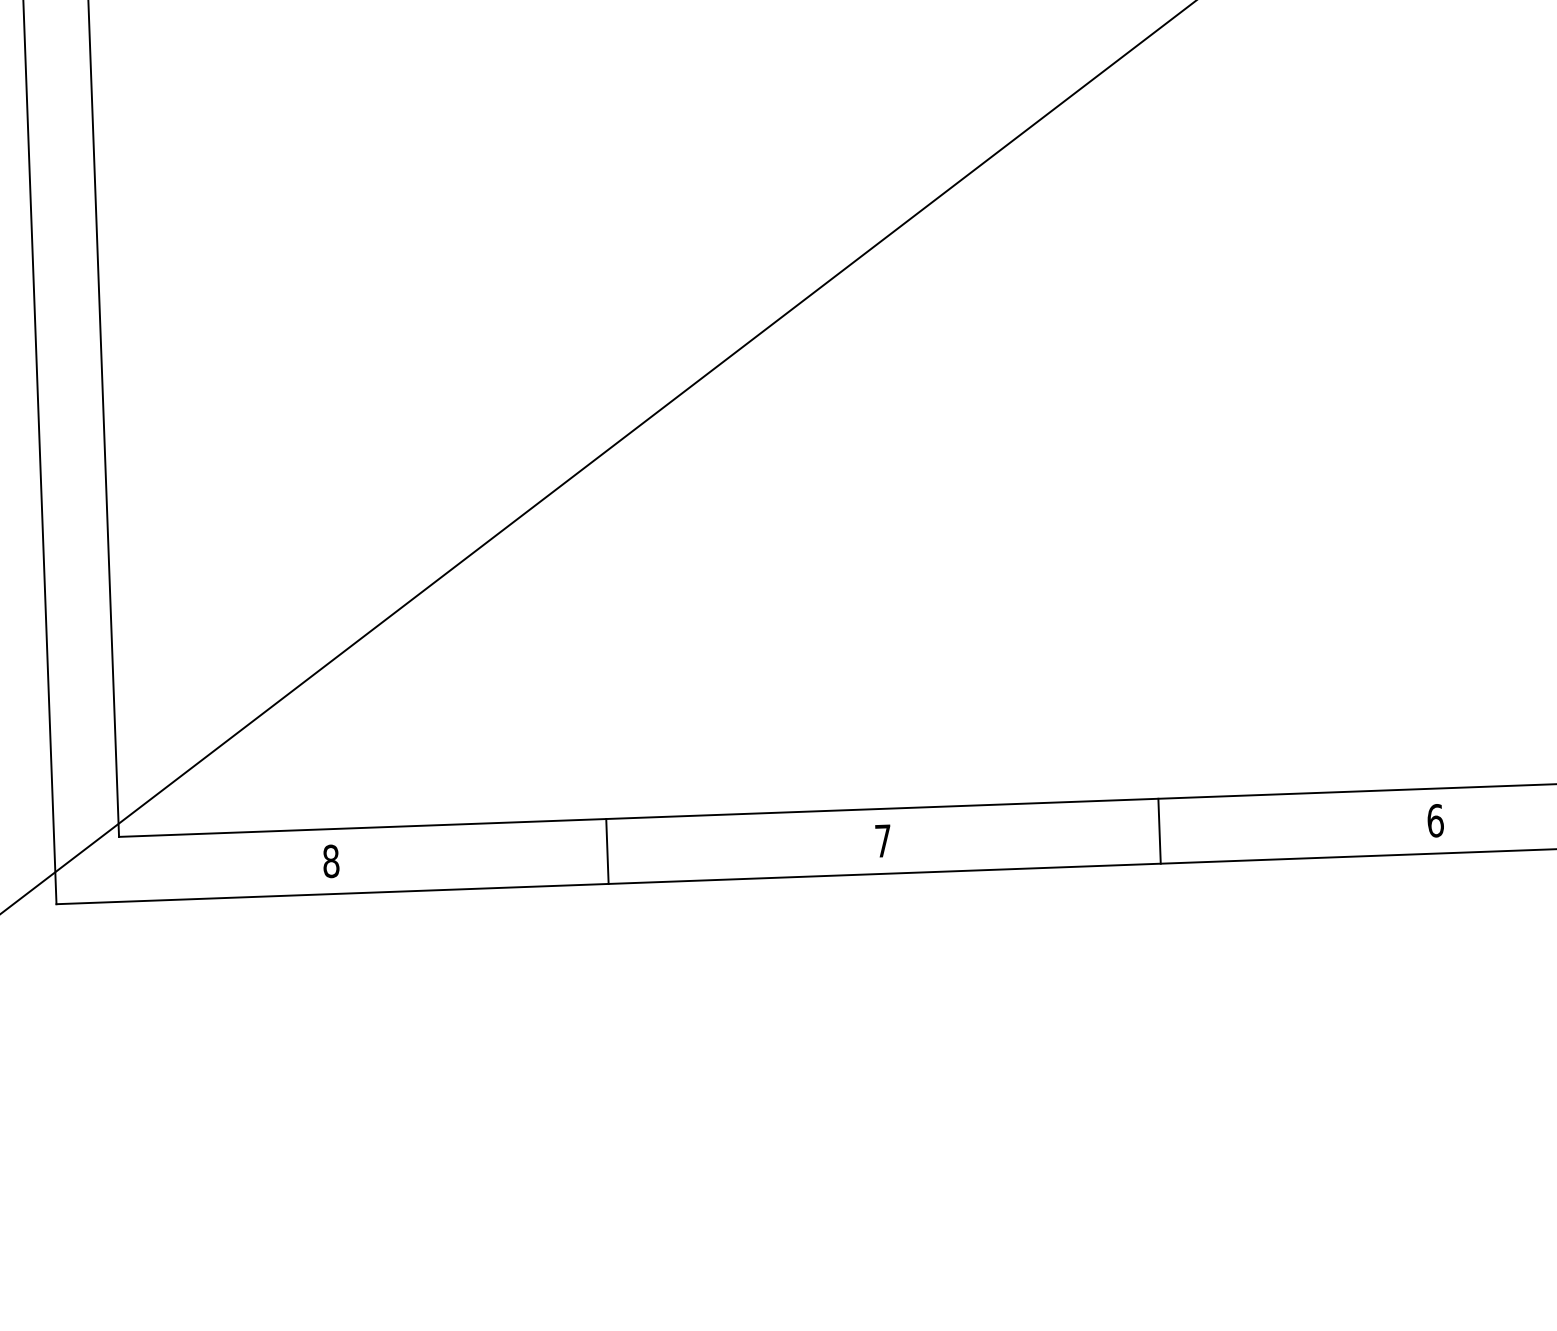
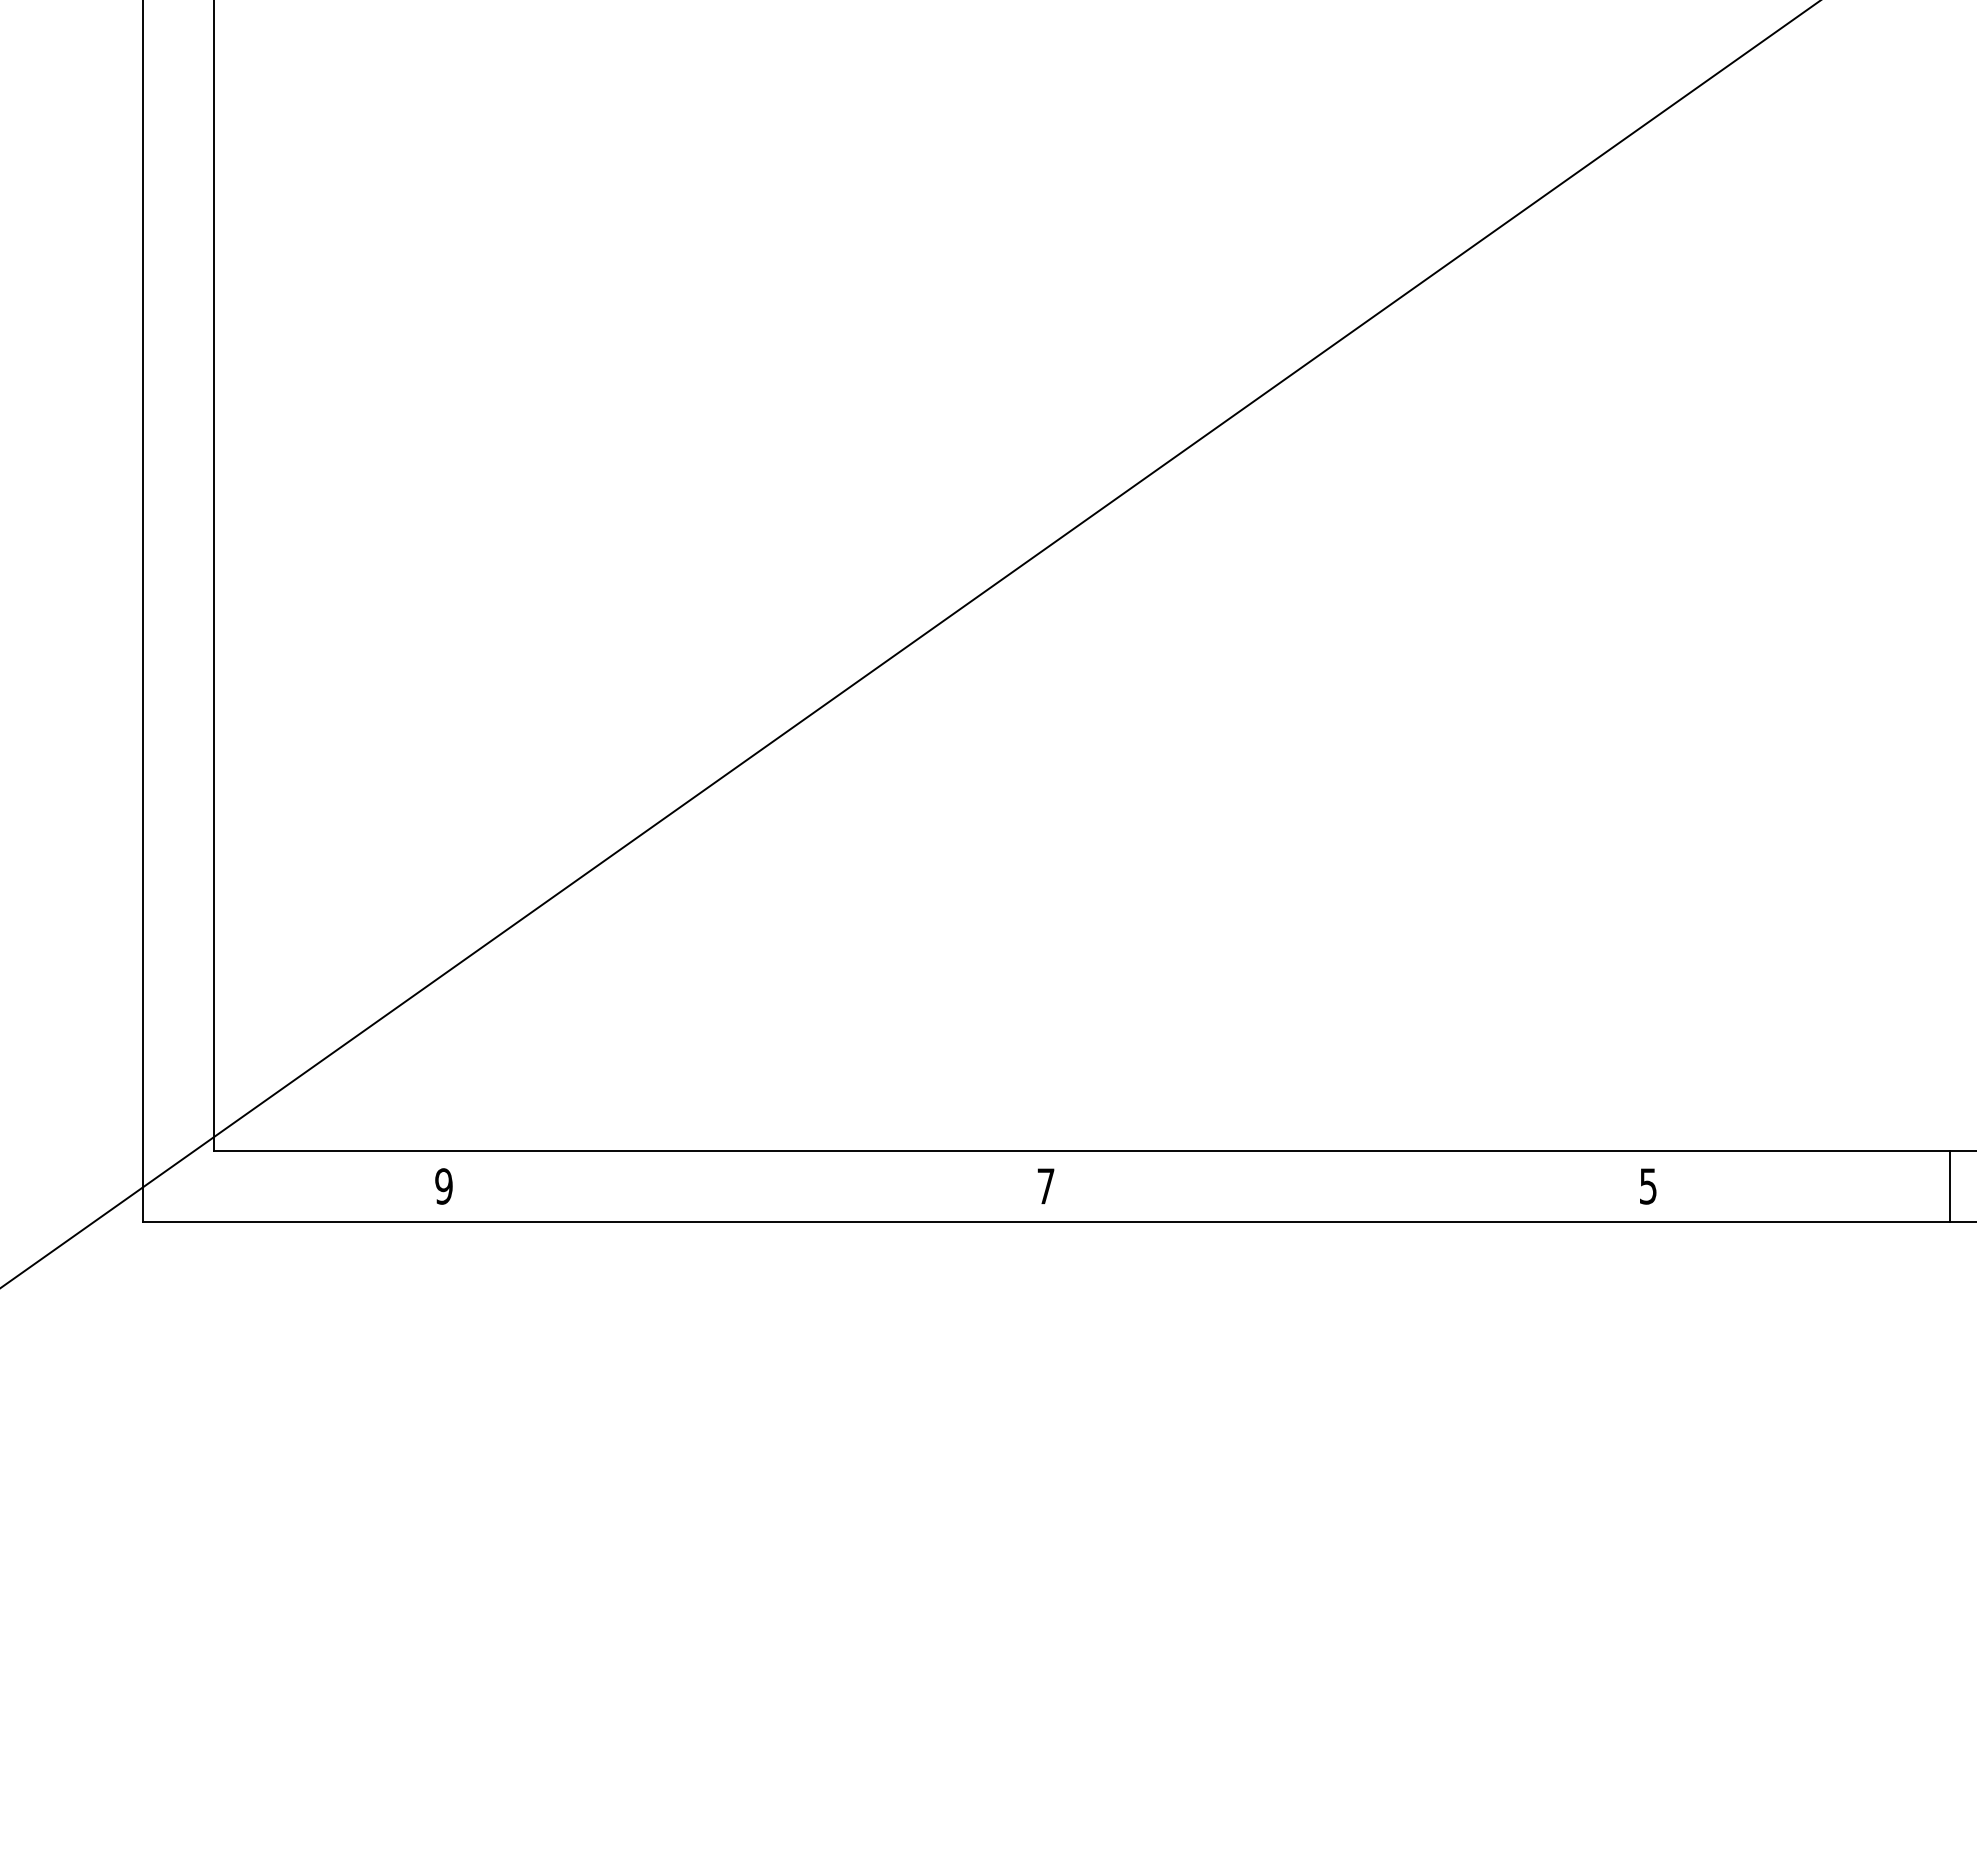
text: (1435, 820) -> (1648, 1186), 6 -> 5
line: (1159, 831) -> (1347, 1186), removed
line: (607, 851) -> (745, 1186), removed
text: (330, 861) -> (443, 1186), 8 -> 9

